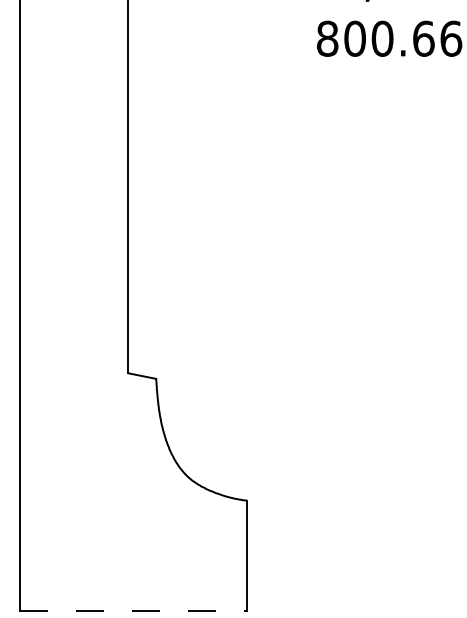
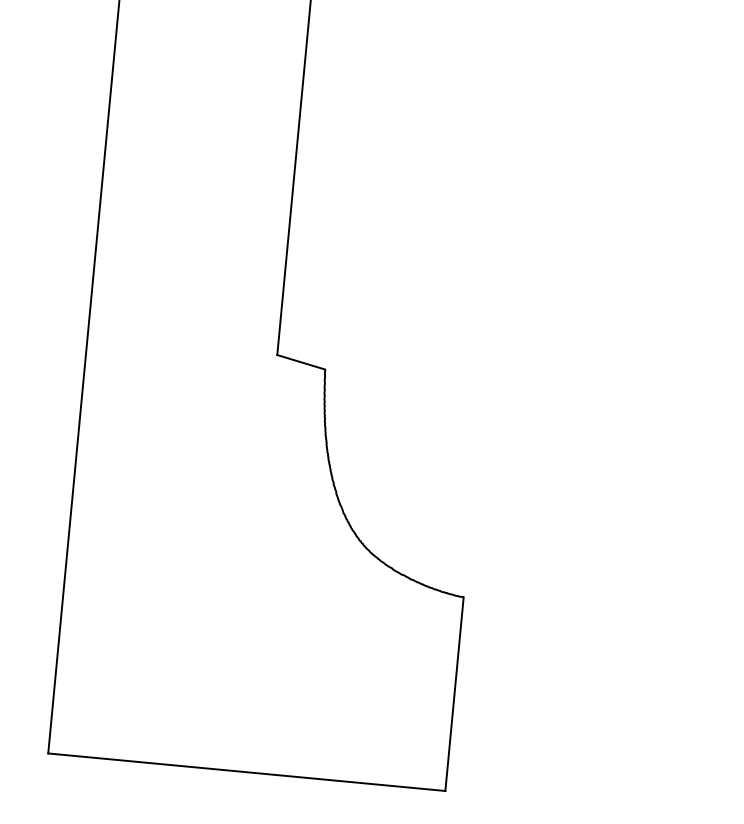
line: (133, 611) -> (246, 772), dashed -> solid

